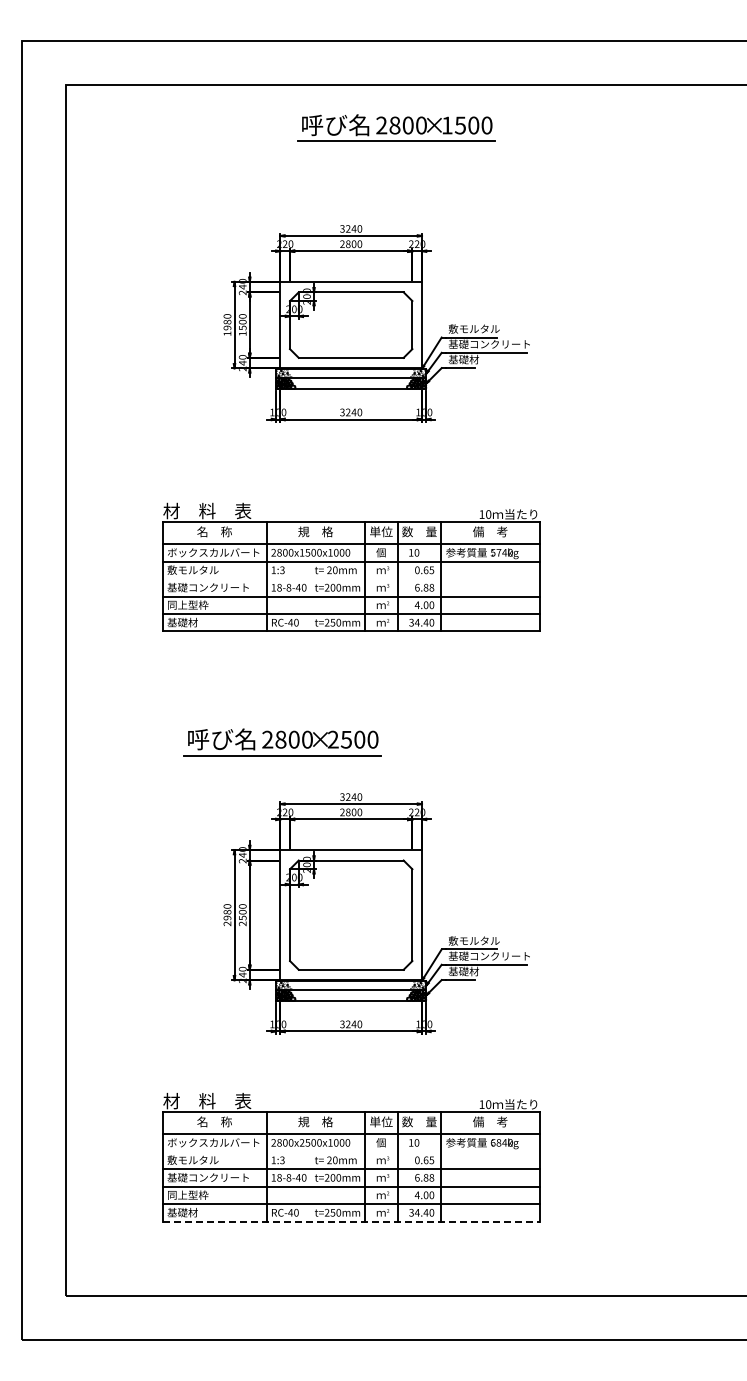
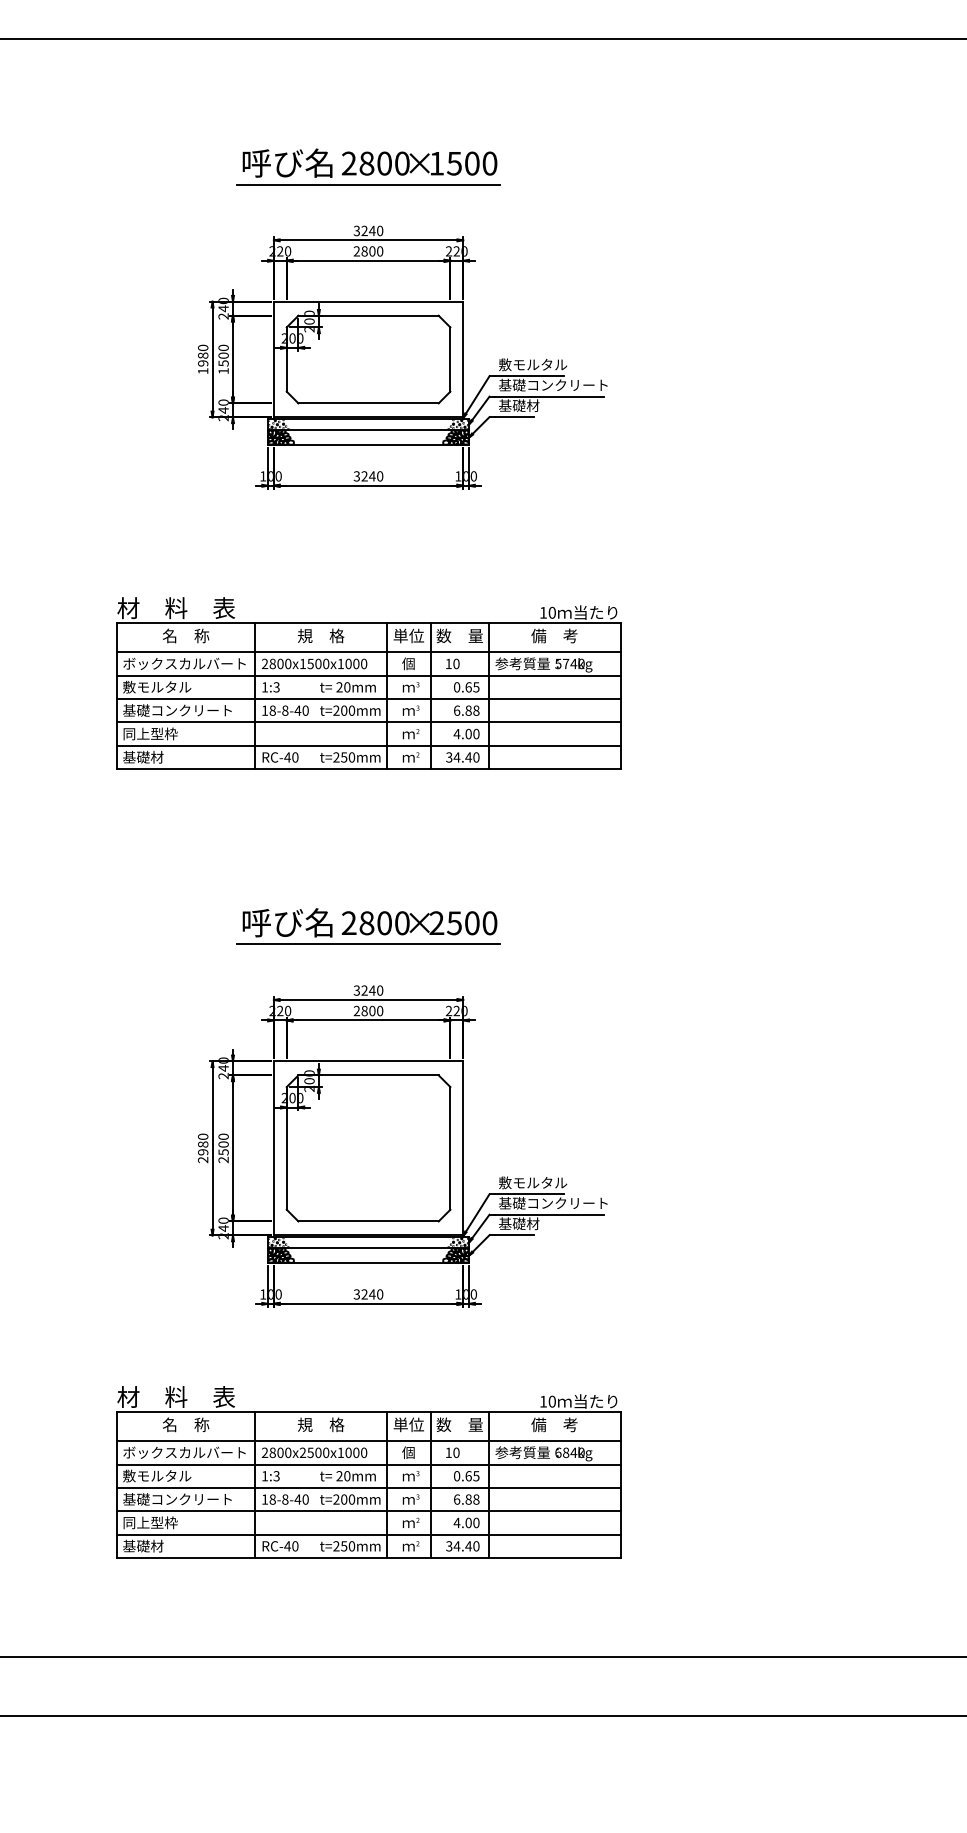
part: (396, 127) -> (368, 166), moved
line: (350, 579) -> (367, 699), added
part: (282, 742) -> (368, 926), moved
line: (350, 1151) -> (367, 1464), added
line: (351, 1221) -> (368, 1557), dashed -> solid

